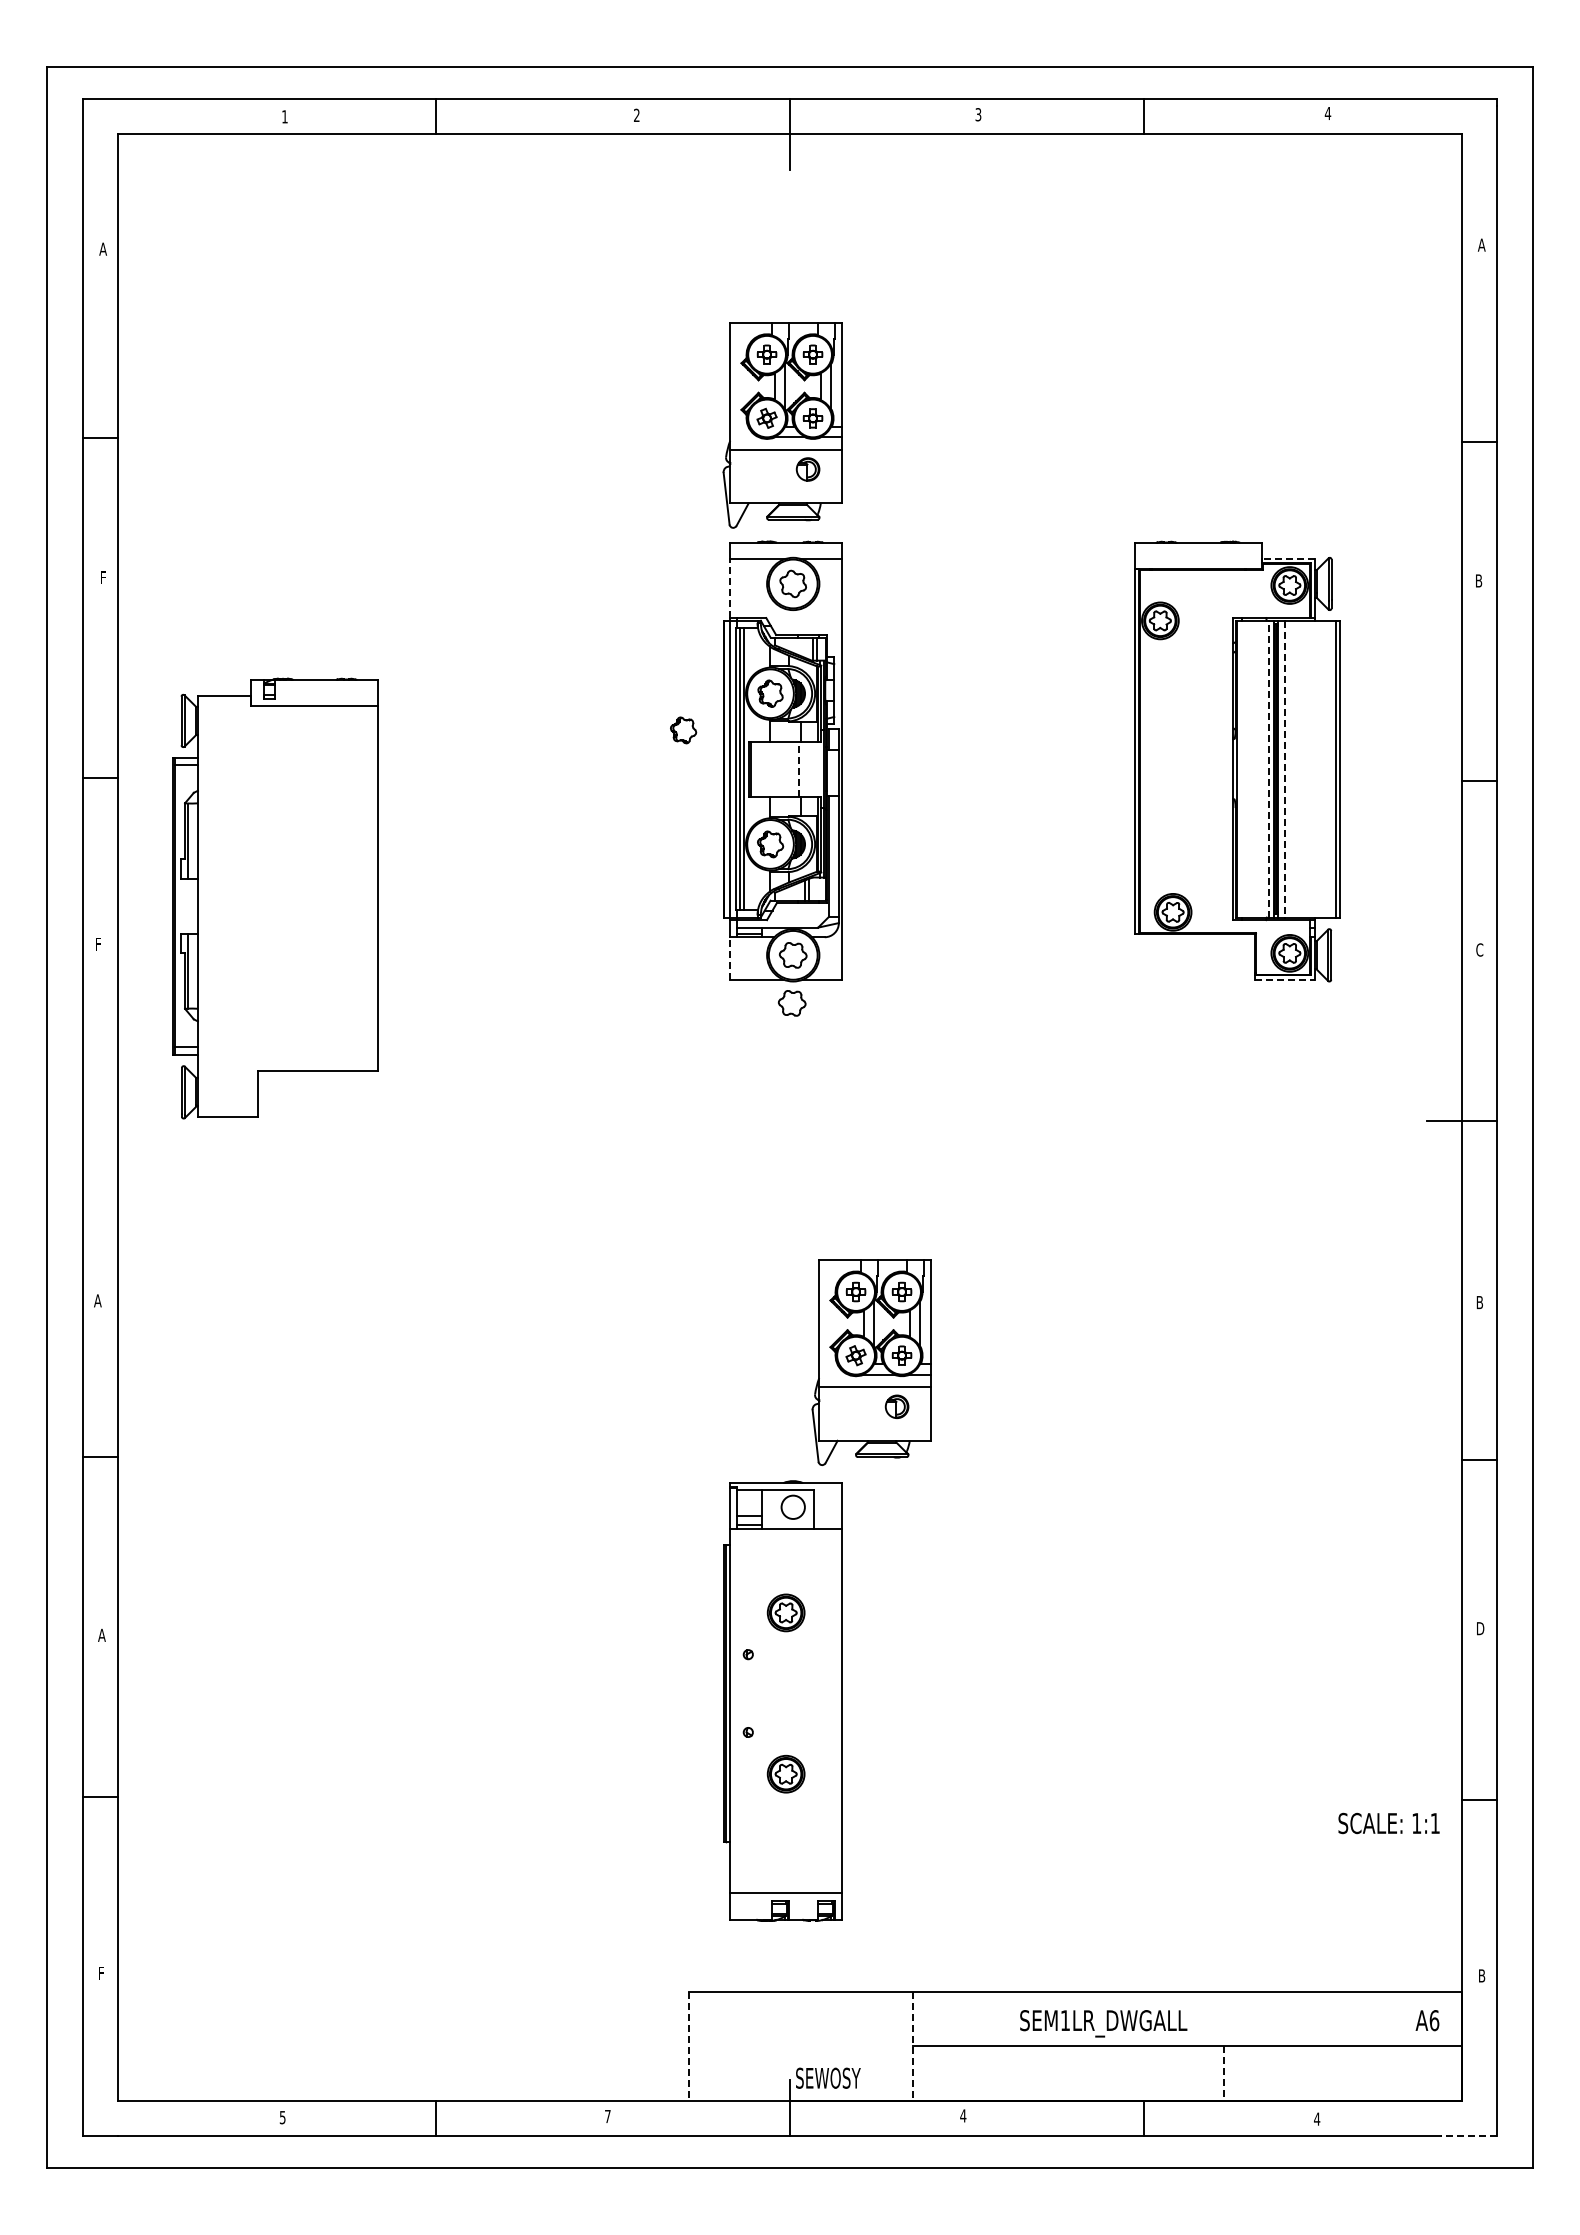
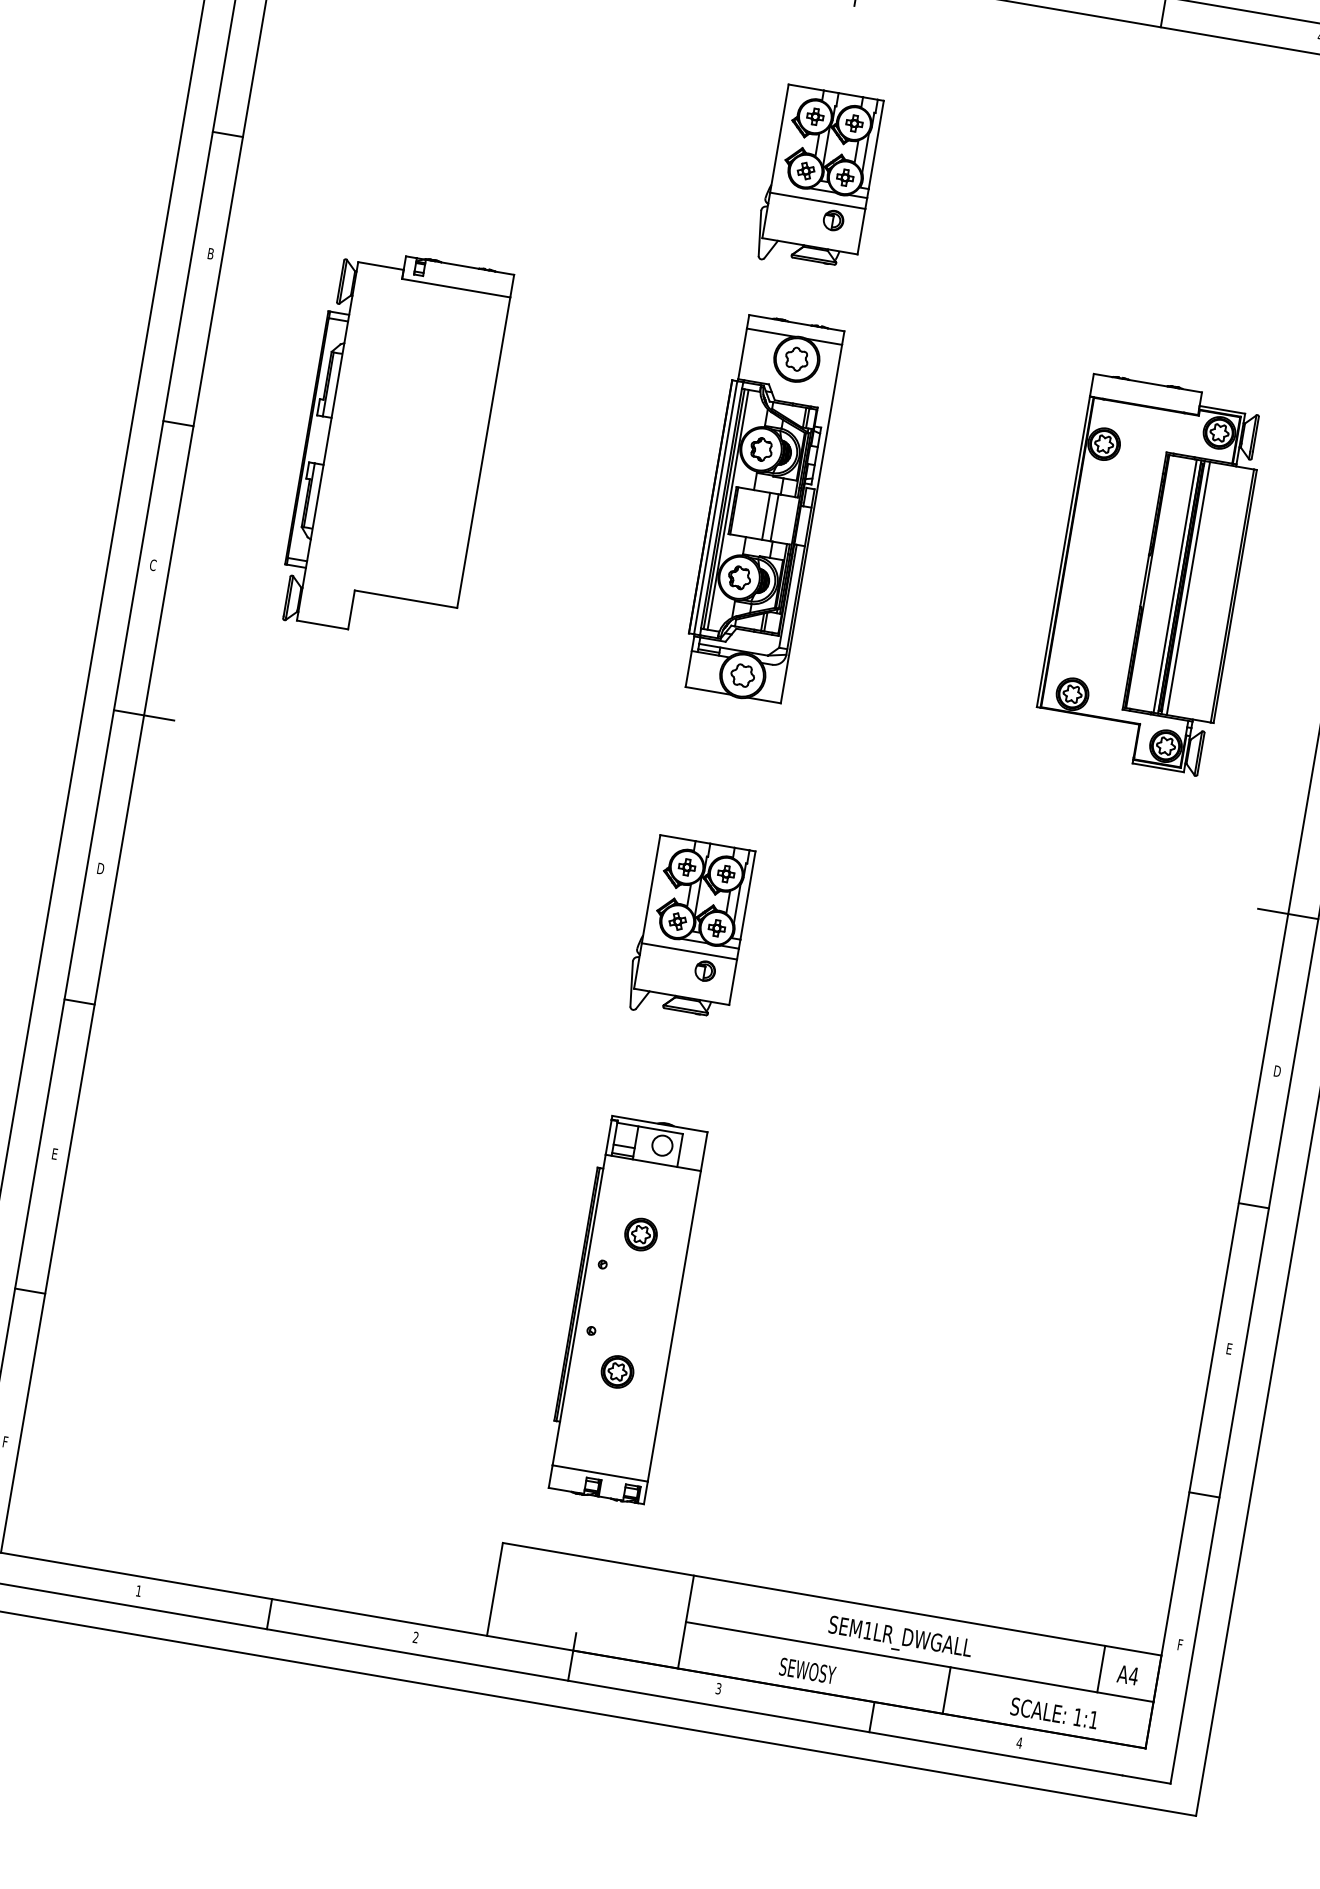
part: (782, 425) -> (818, 179), moved
line: (1288, 558) -> (1222, 409), dashed -> solid
text: (104, 577) -> (211, 253), F -> B
line: (730, 588) -> (742, 354), dashed -> solid
part: (683, 730) -> (682, 468), removed
line: (788, 768) -> (765, 515), added
line: (798, 769) -> (774, 518), dashed -> solid
line: (1269, 769) -> (1175, 586), dashed -> solid
line: (1284, 769) -> (1188, 588), dashed -> solid
part: (275, 898) -> (394, 446), moved
text: (98, 944) -> (152, 565), F -> C
line: (730, 957) -> (689, 668), dashed -> solid
line: (1285, 979) -> (1158, 767), dashed -> solid
part: (791, 1003) -> (734, 716), removed
line: (117, 1117) -> (143, 715), added
text: (98, 1300) -> (100, 868), A -> D
text: (1481, 1302) -> (1278, 1071), B -> D
part: (871, 1362) -> (689, 929), moved
text: (1480, 1628) -> (1230, 1348), D -> E
text: (101, 1634) -> (54, 1153), A -> E
text: (1388, 1823) -> (1053, 1713), moved
text: (1482, 1975) -> (1181, 1644), B -> F
line: (1395, 2018) -> (1100, 1668), added
text: (1434, 2020) -> (1133, 1676), A6 -> A4
text: (1103, 2023) -> (900, 1638), moved
line: (688, 2046) -> (494, 1589), dashed -> solid
line: (913, 2046) -> (686, 1622), dashed -> solid
line: (1223, 2073) -> (946, 1690), dashed -> solid
text: (828, 2077) -> (807, 1670), moved
text: (963, 2115) -> (718, 1688), 4 -> 3
text: (607, 2116) -> (415, 1637), 7 -> 2
text: (282, 2117) -> (138, 1590), 5 -> 1
line: (1468, 2136) -> (1145, 1779), dashed -> solid

